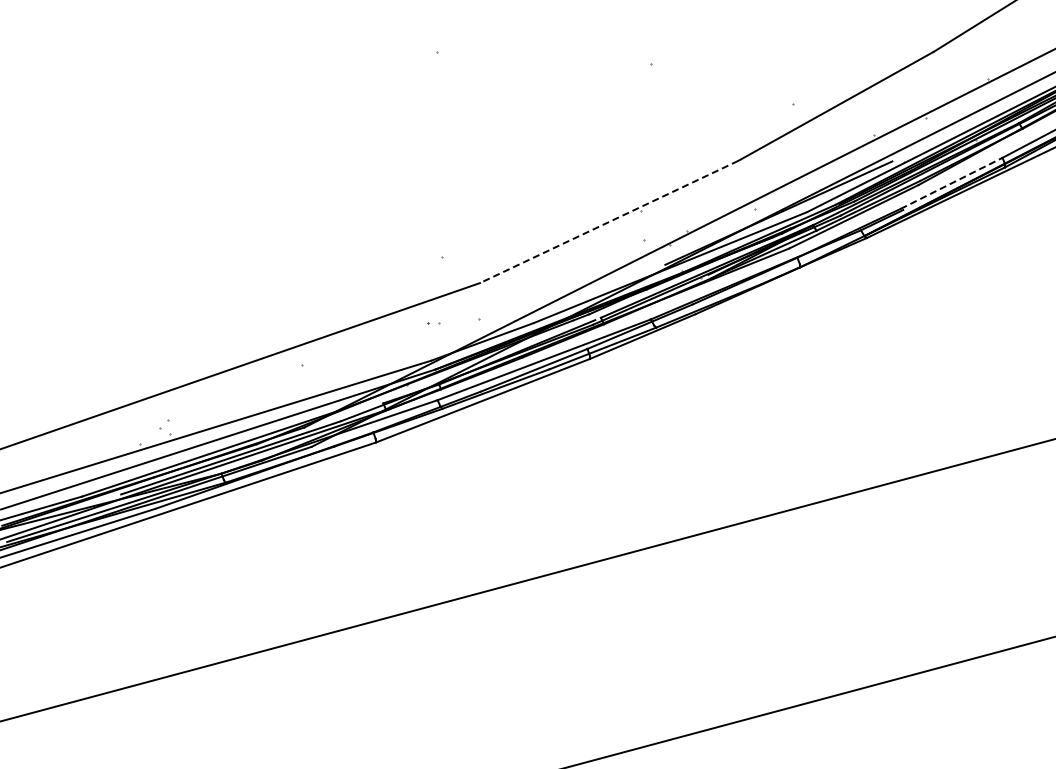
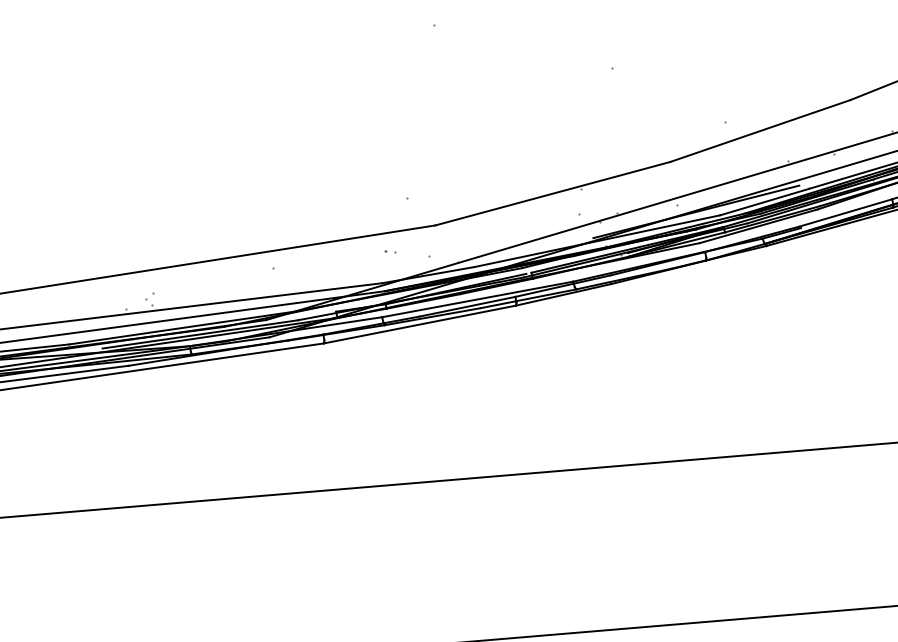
line: (952, 183) -> (846, 213), dashed -> solid
line: (609, 222) -> (552, 194), dashed -> solid

